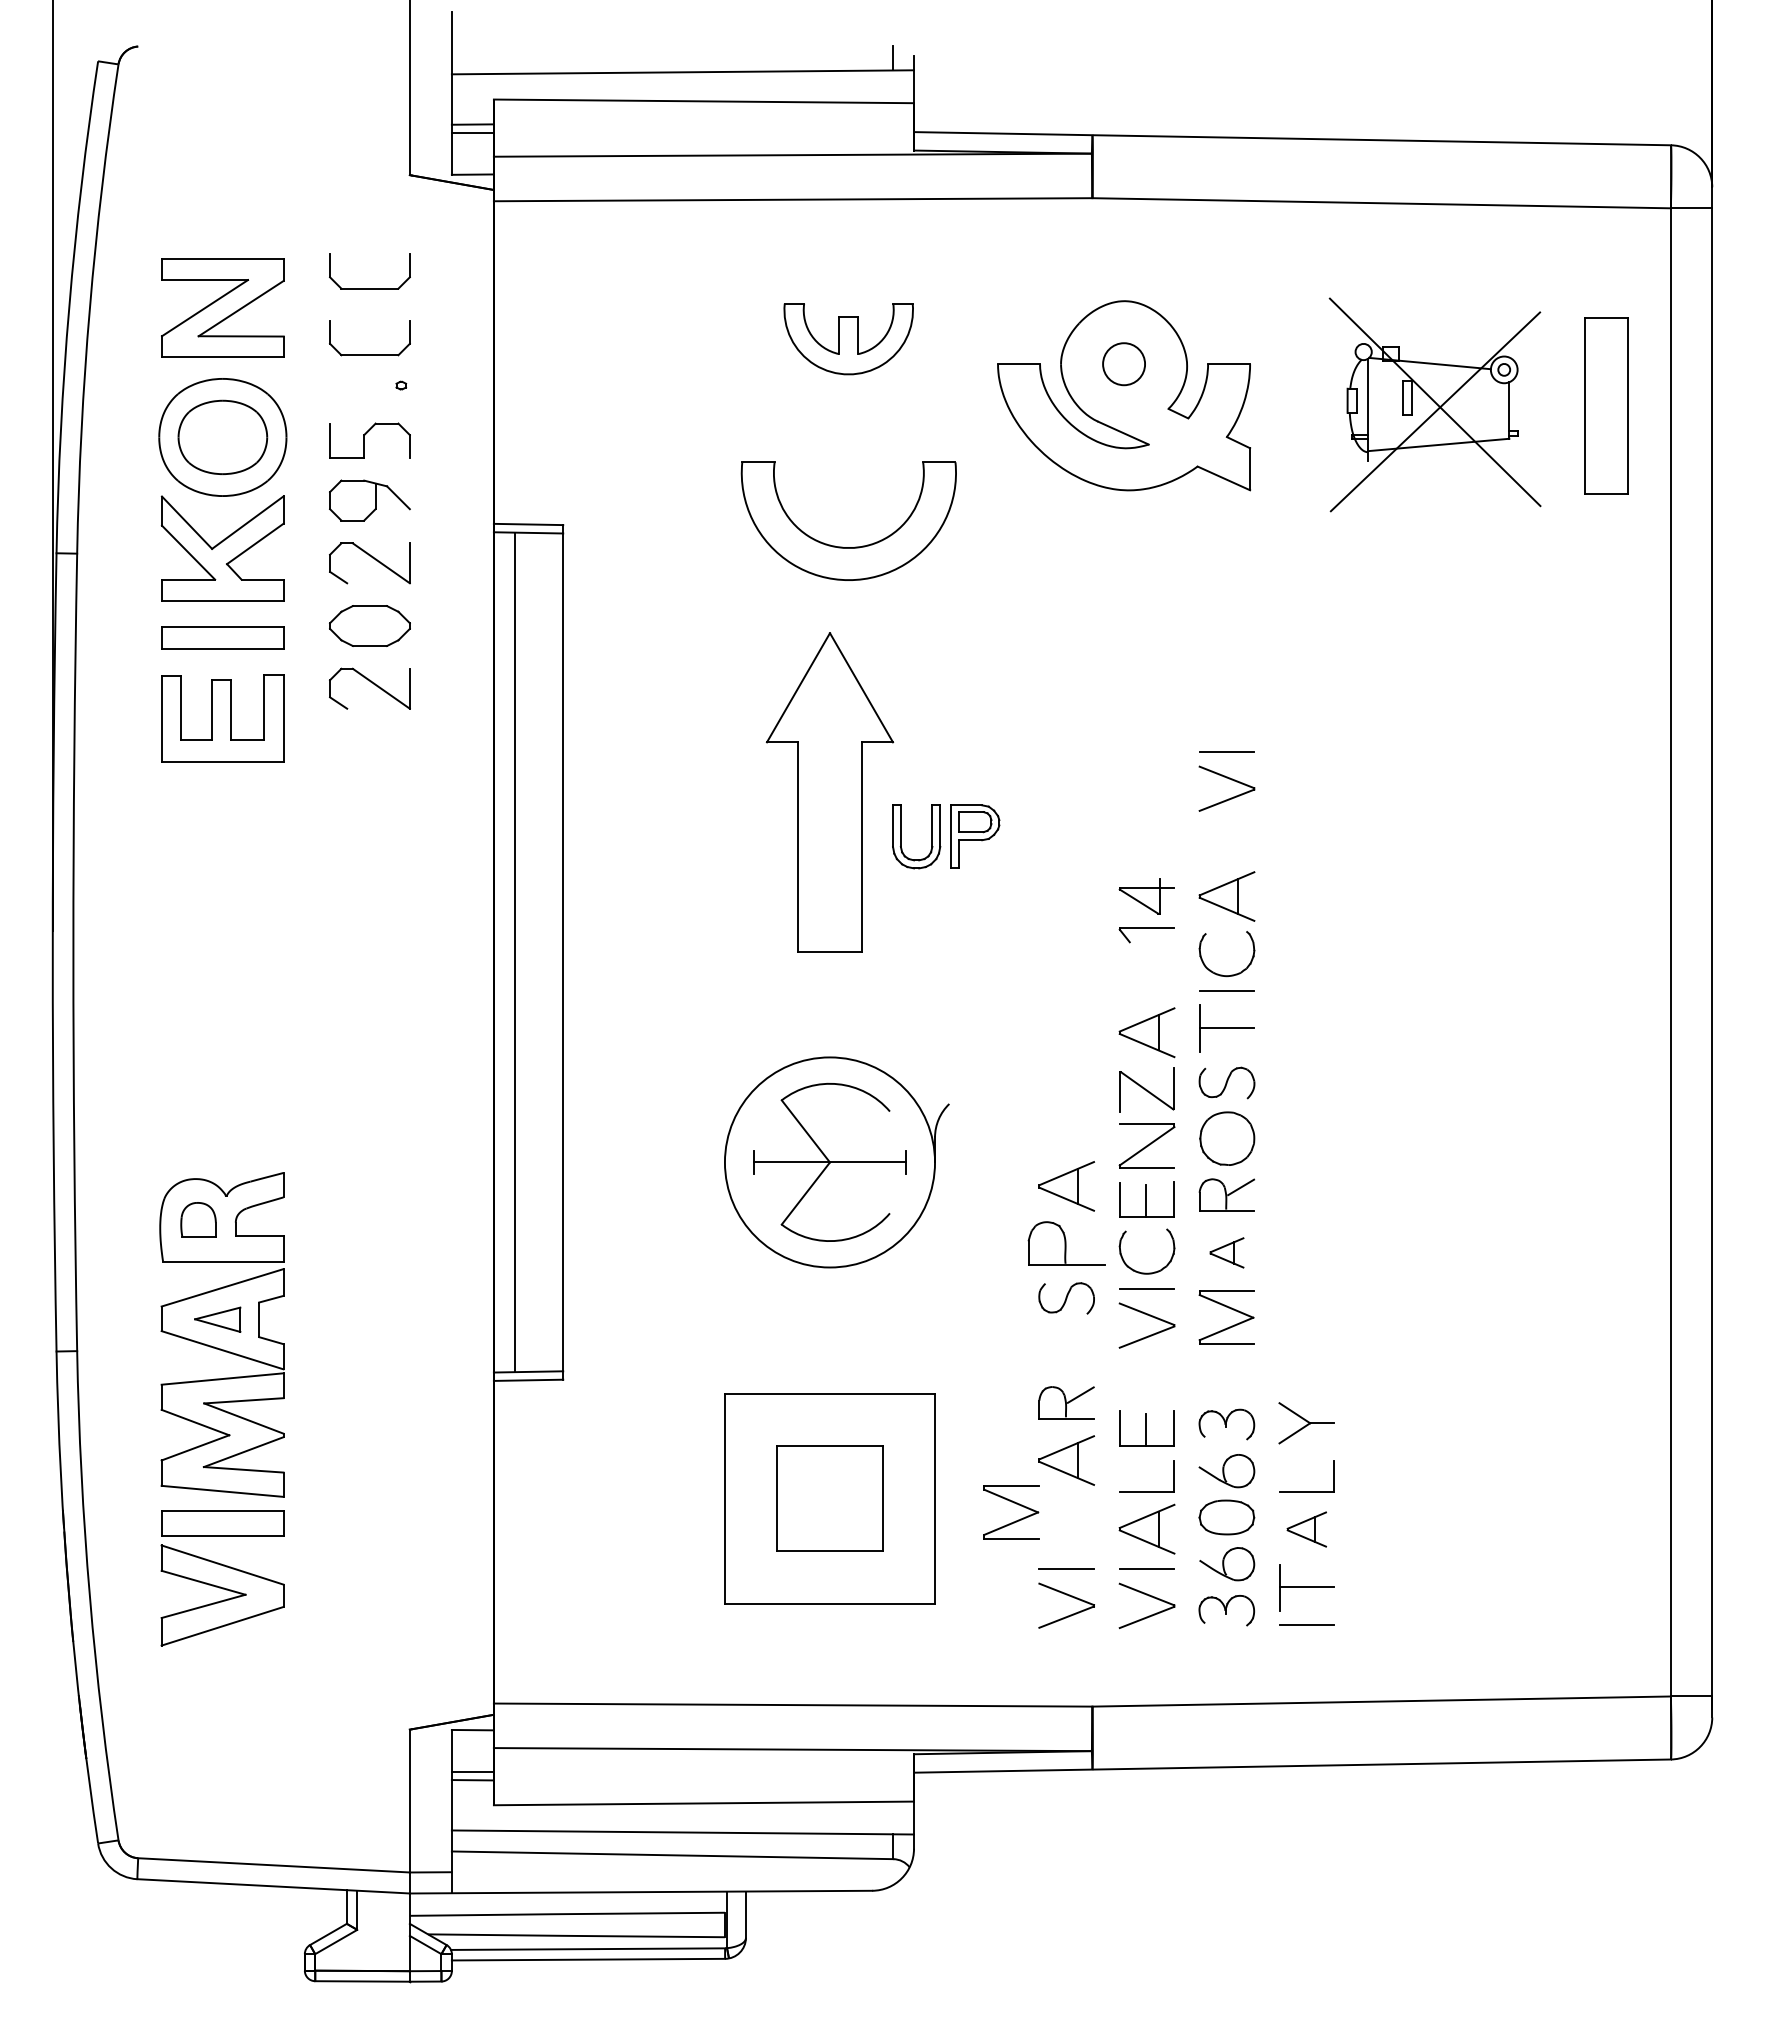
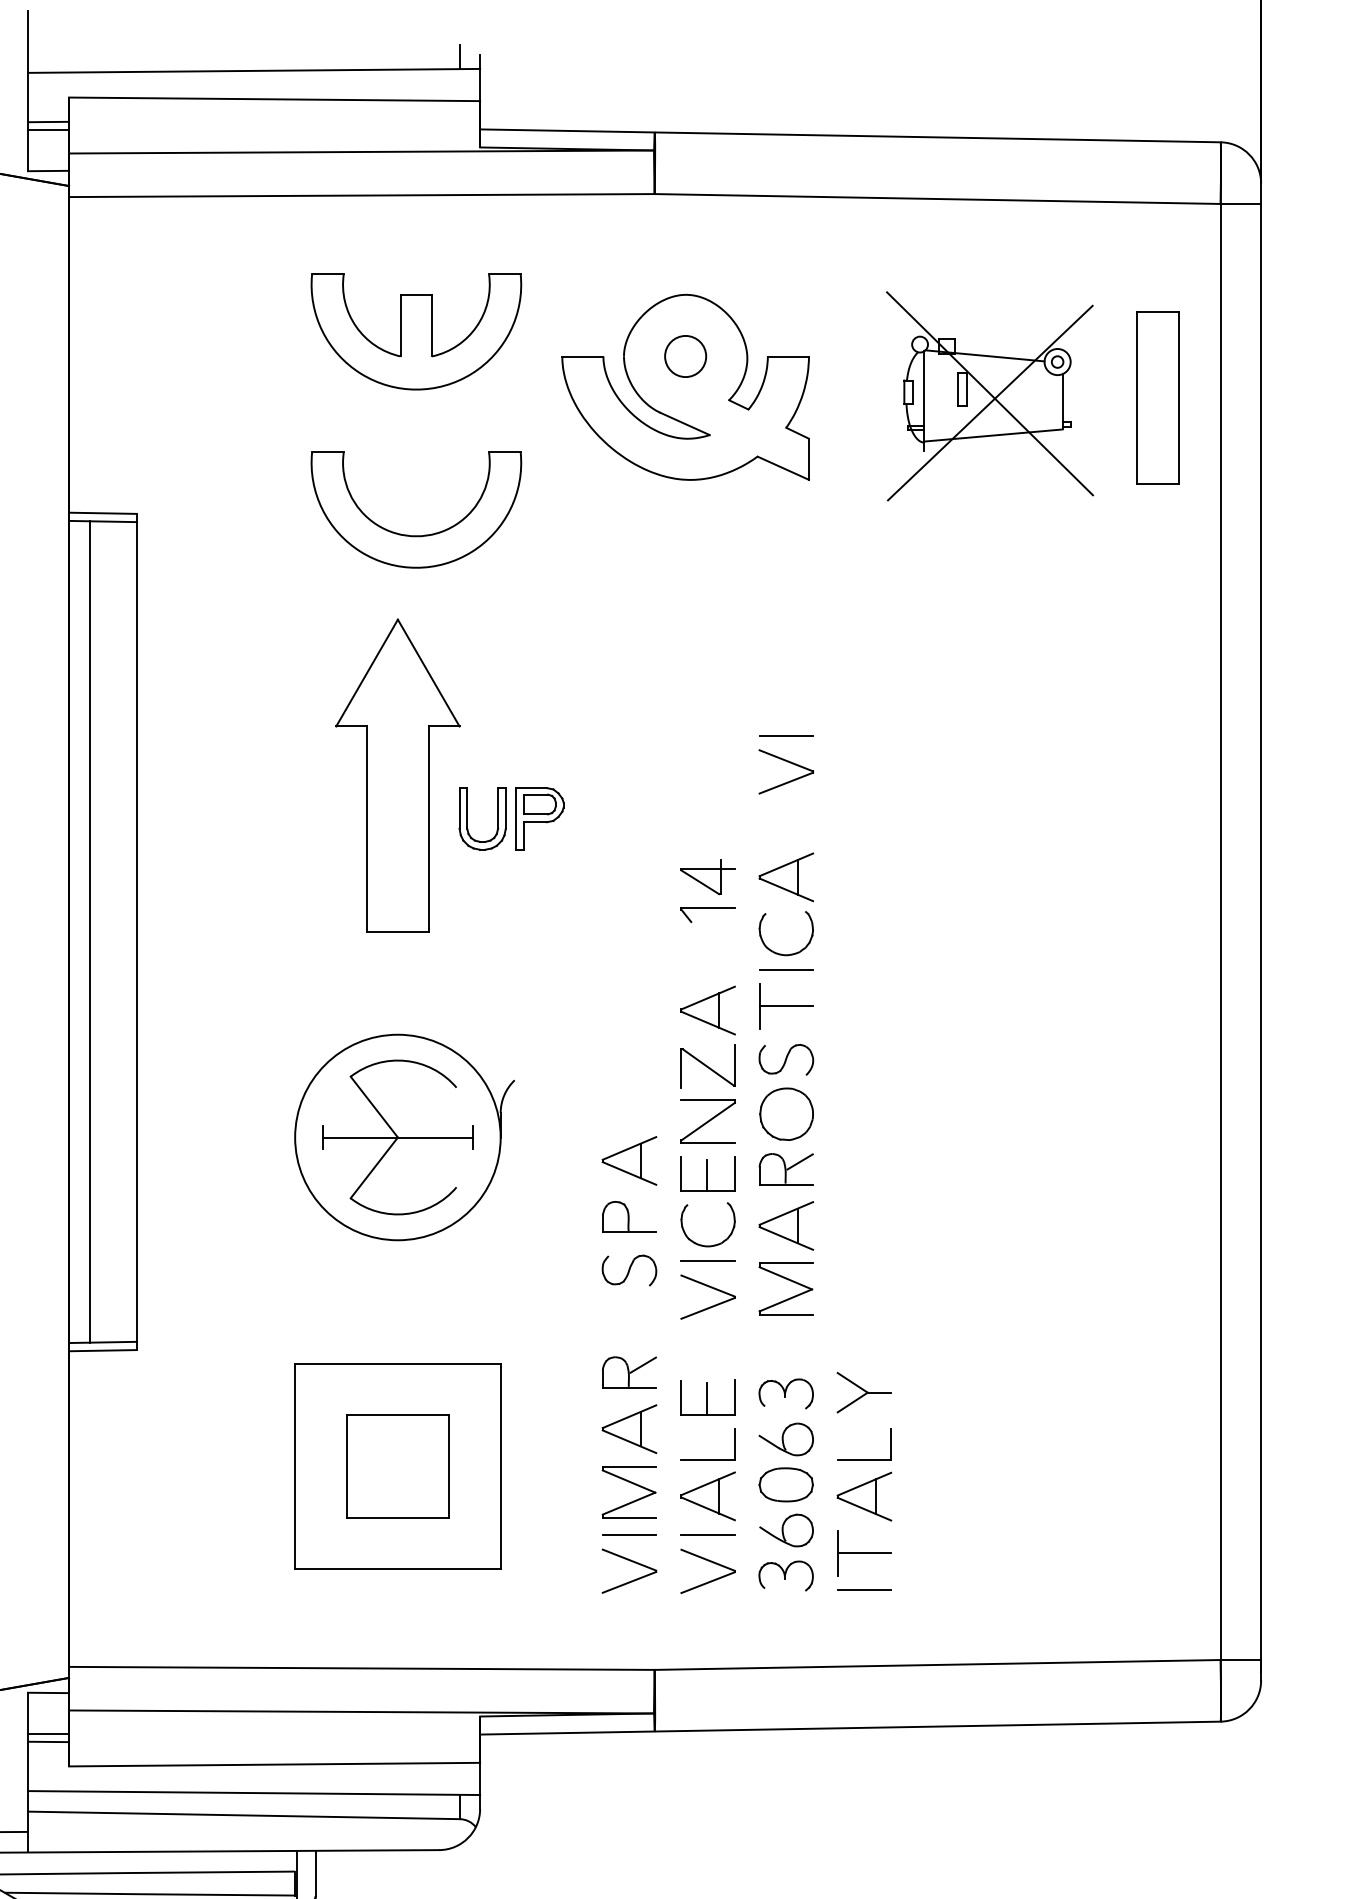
part: (848, 338) -> (416, 331), size x1.67
part: (1066, 1243) -> (629, 1216), size x0.71
part: (1226, 1252) -> (785, 1225), size x1.67
part: (1015, 1520) -> (633, 1500), moved
part: (1306, 1529) -> (864, 1496), size x1.43

